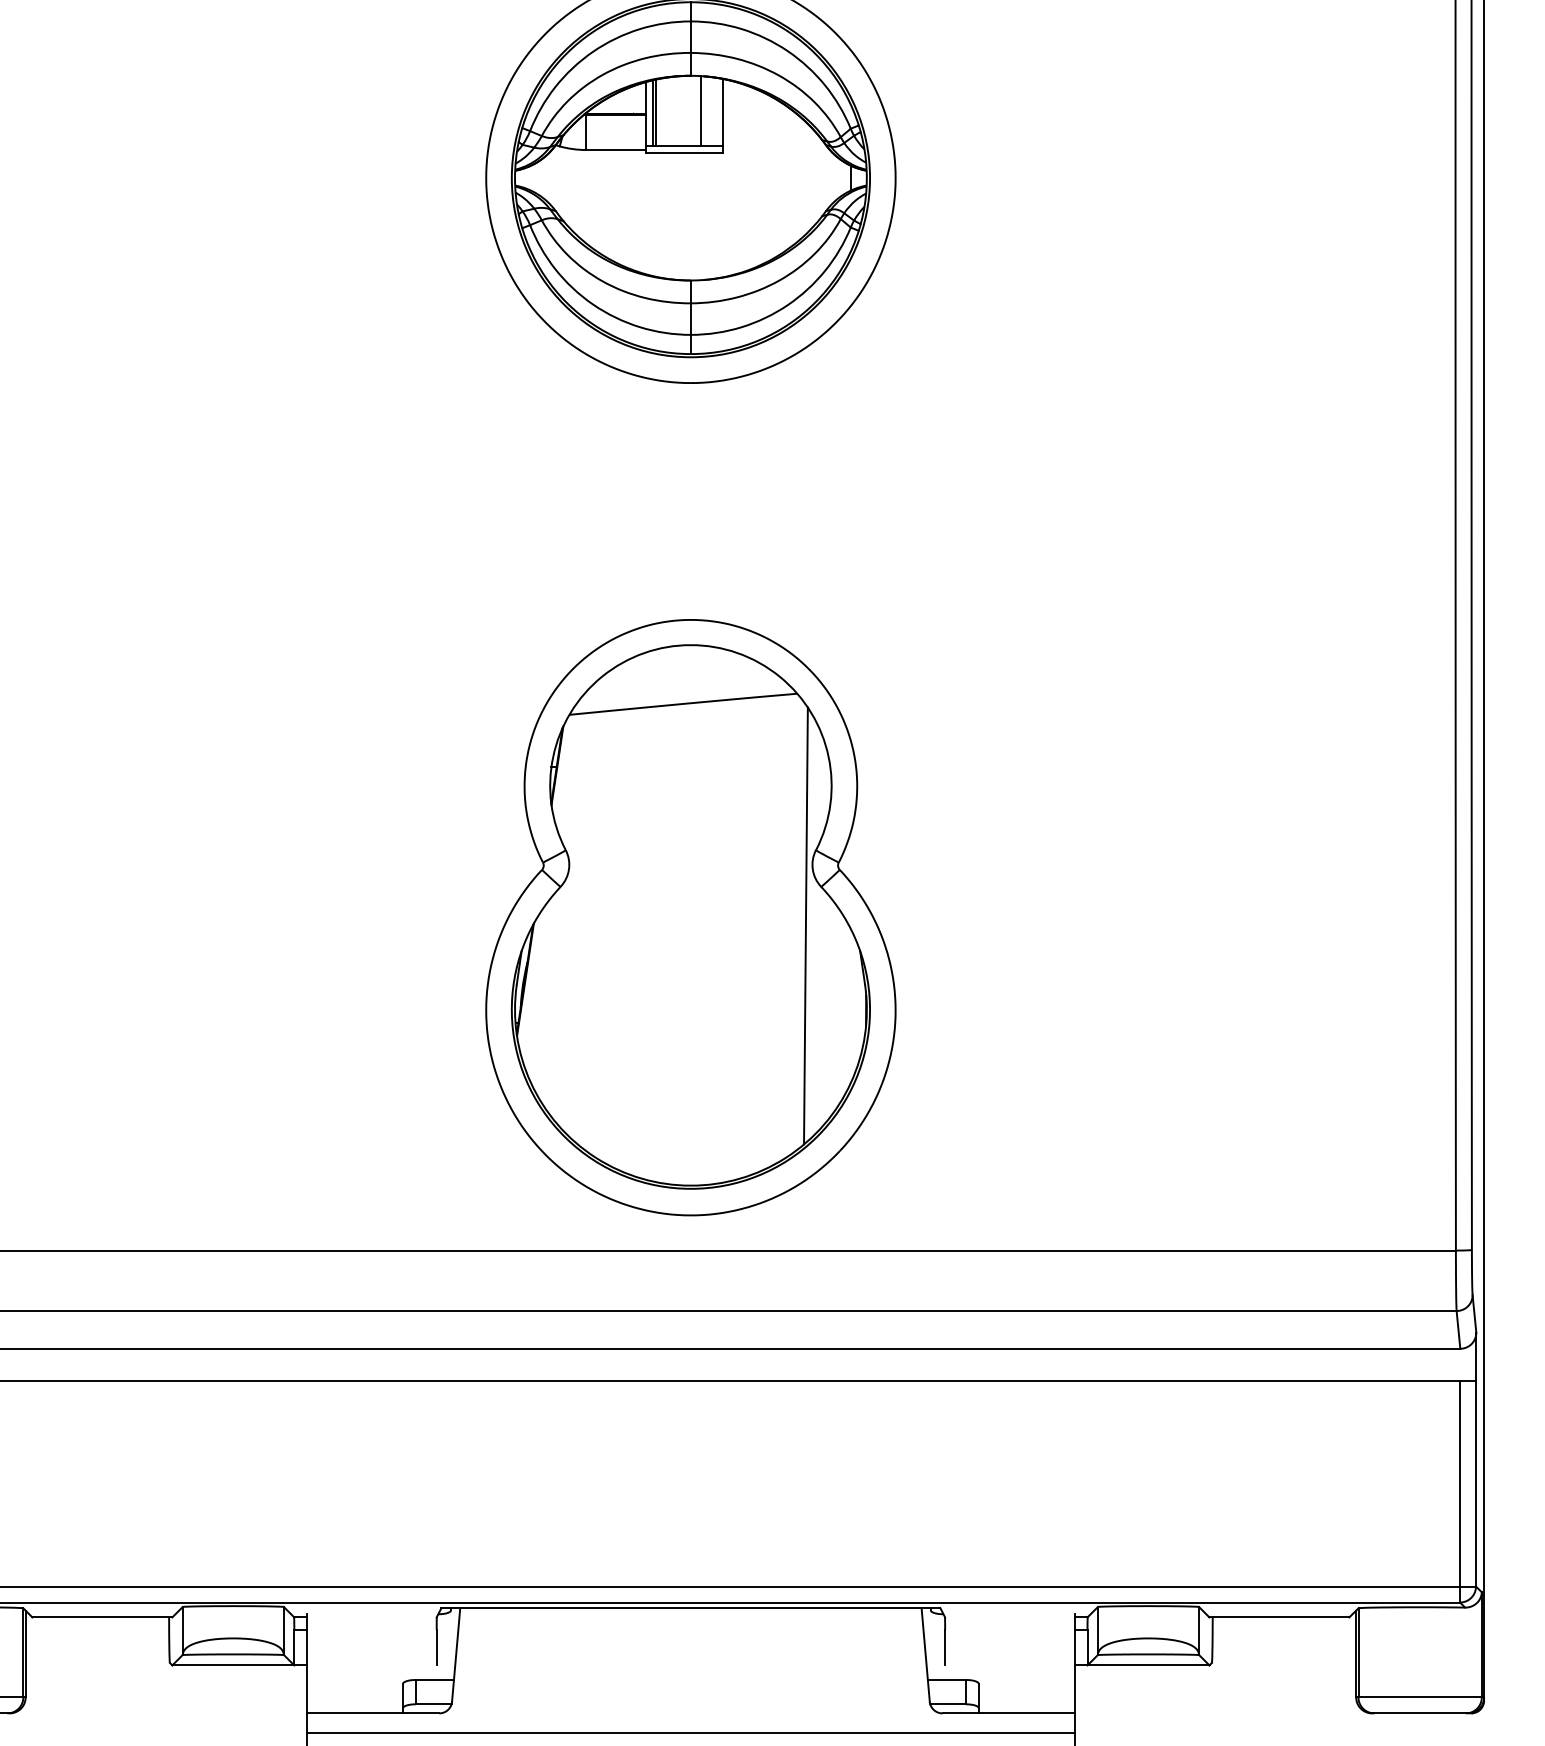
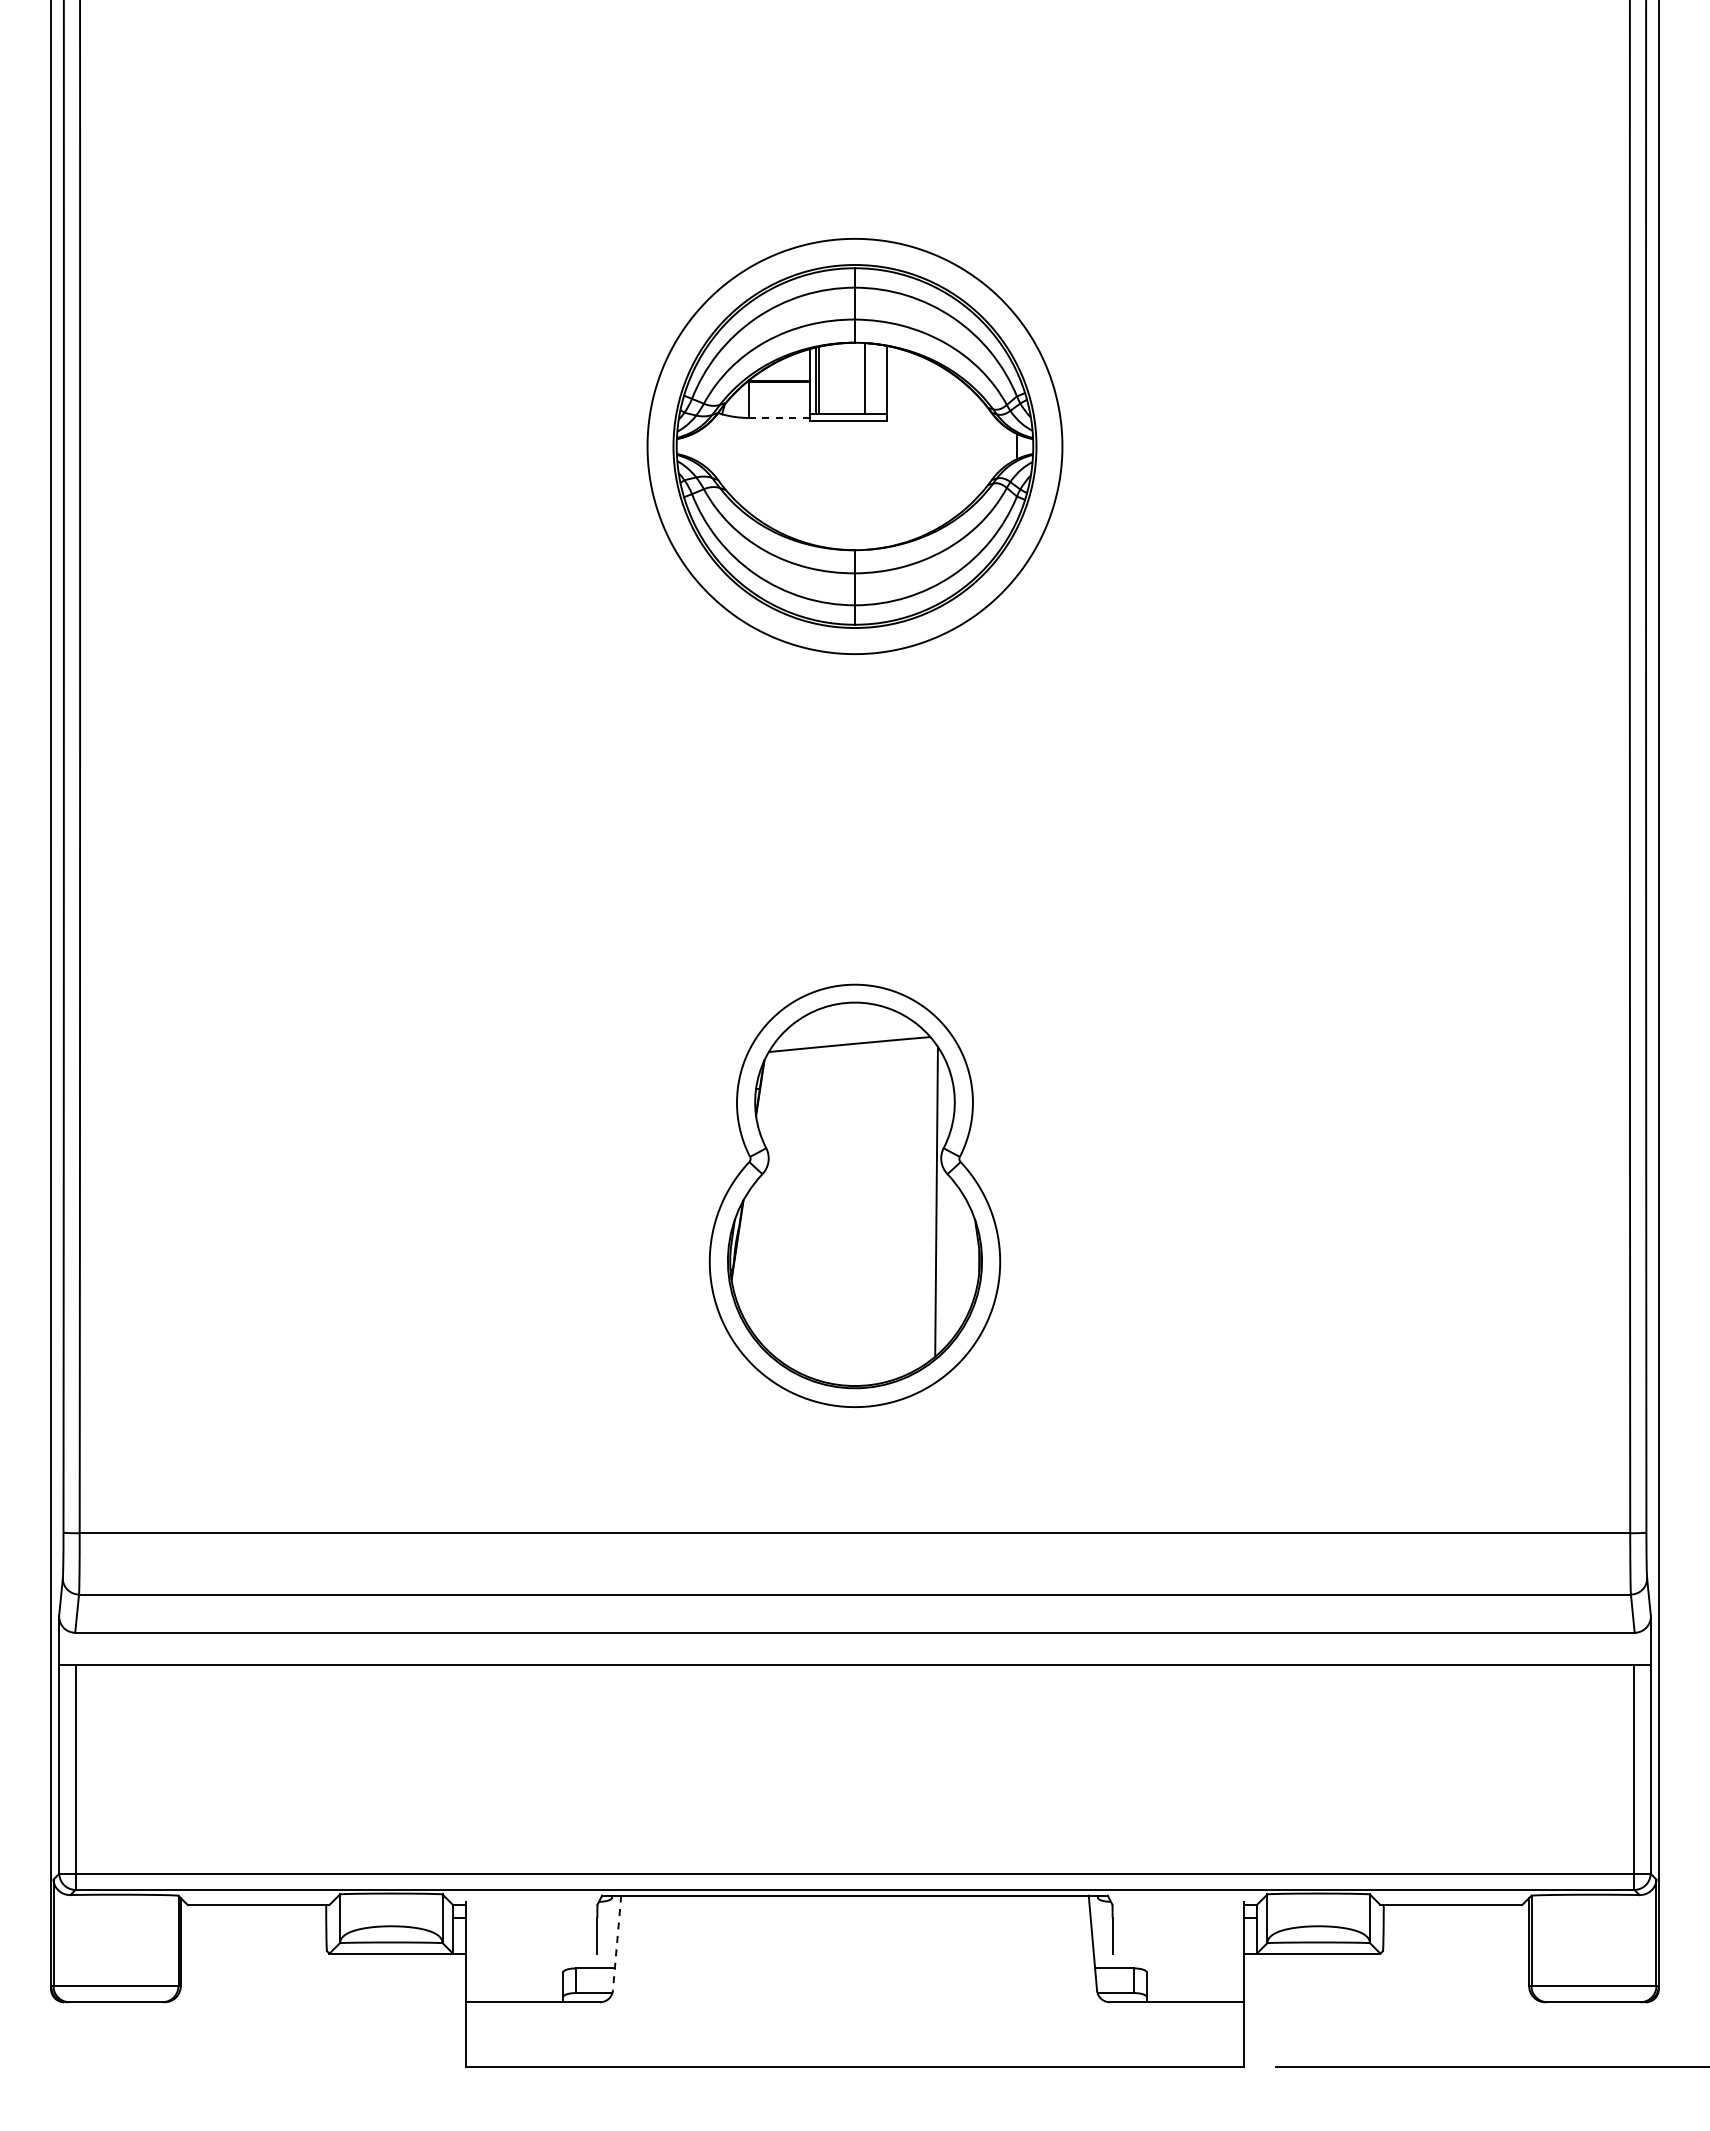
line: (615, 149) -> (778, 417), solid -> dashed
part: (690, 917) -> (854, 1195), size x0.7
line: (456, 1655) -> (617, 1943), solid -> dashed
line: (690, 1732) -> (854, 2021), removed

